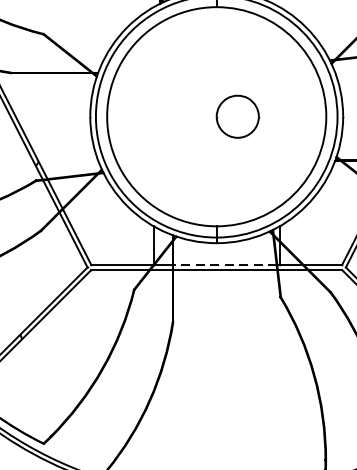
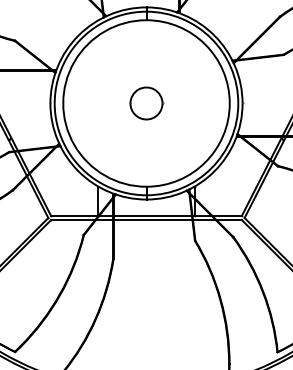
part: (237, 116) -> (146, 103), moved
line: (224, 264) -> (152, 215), dashed -> solid

